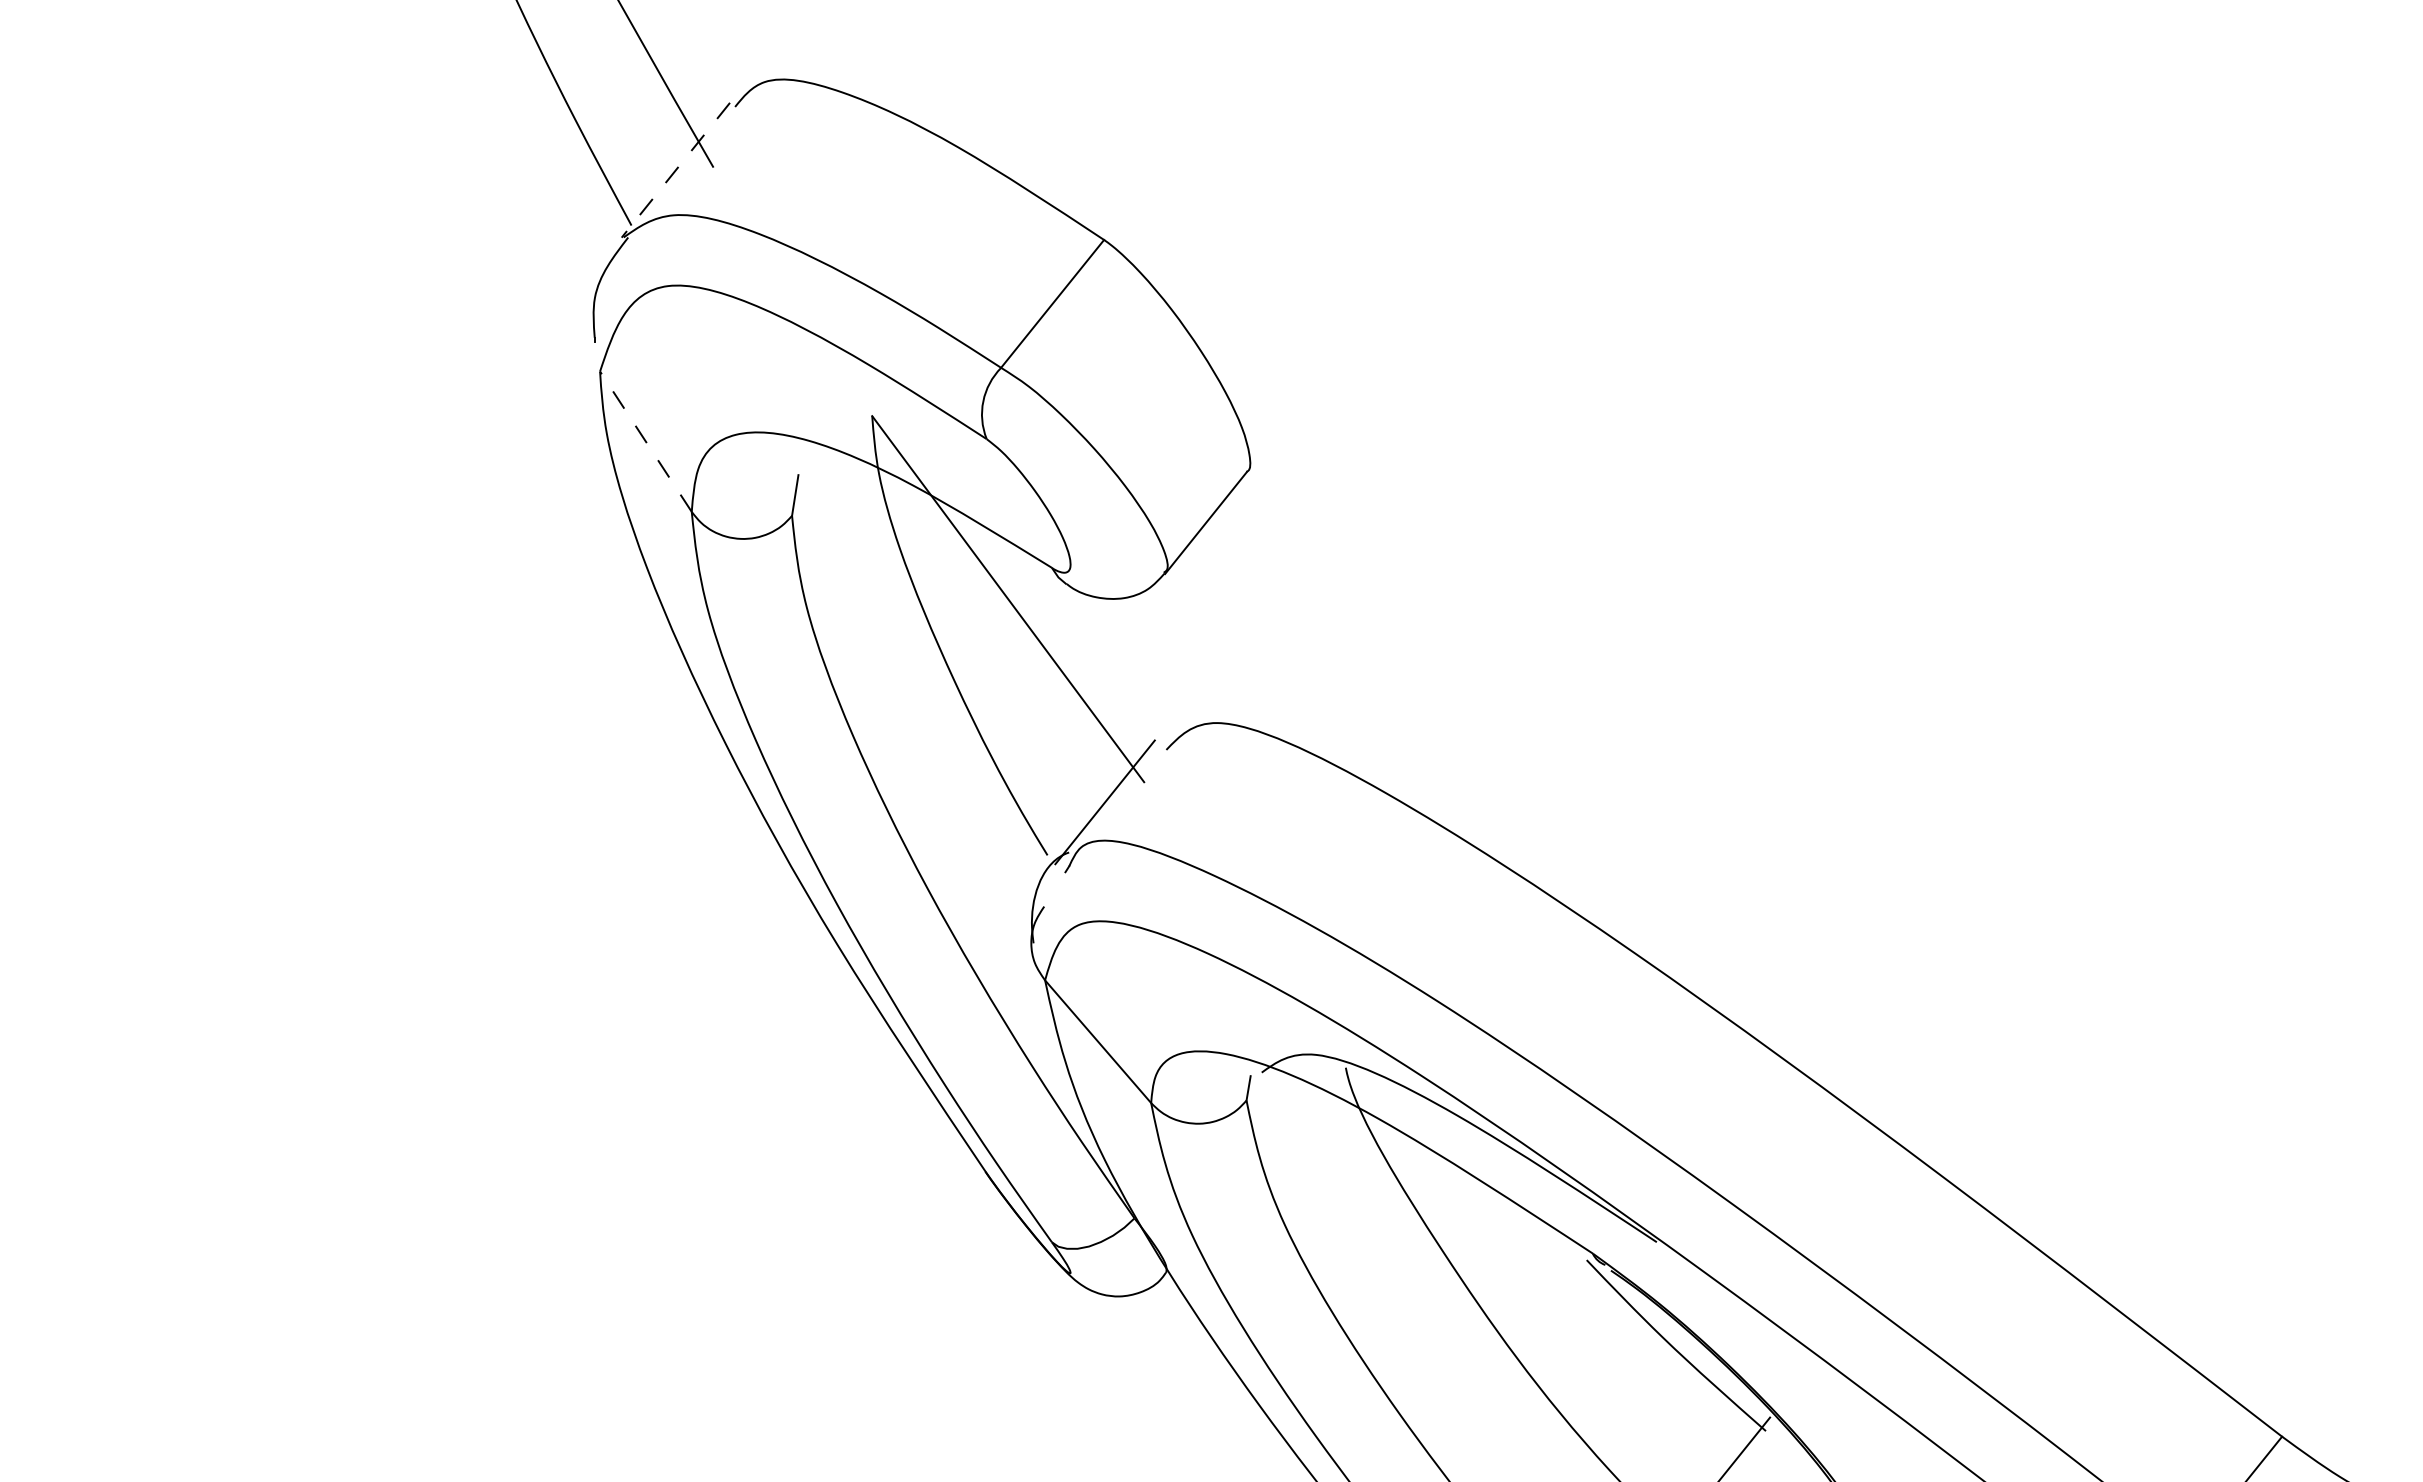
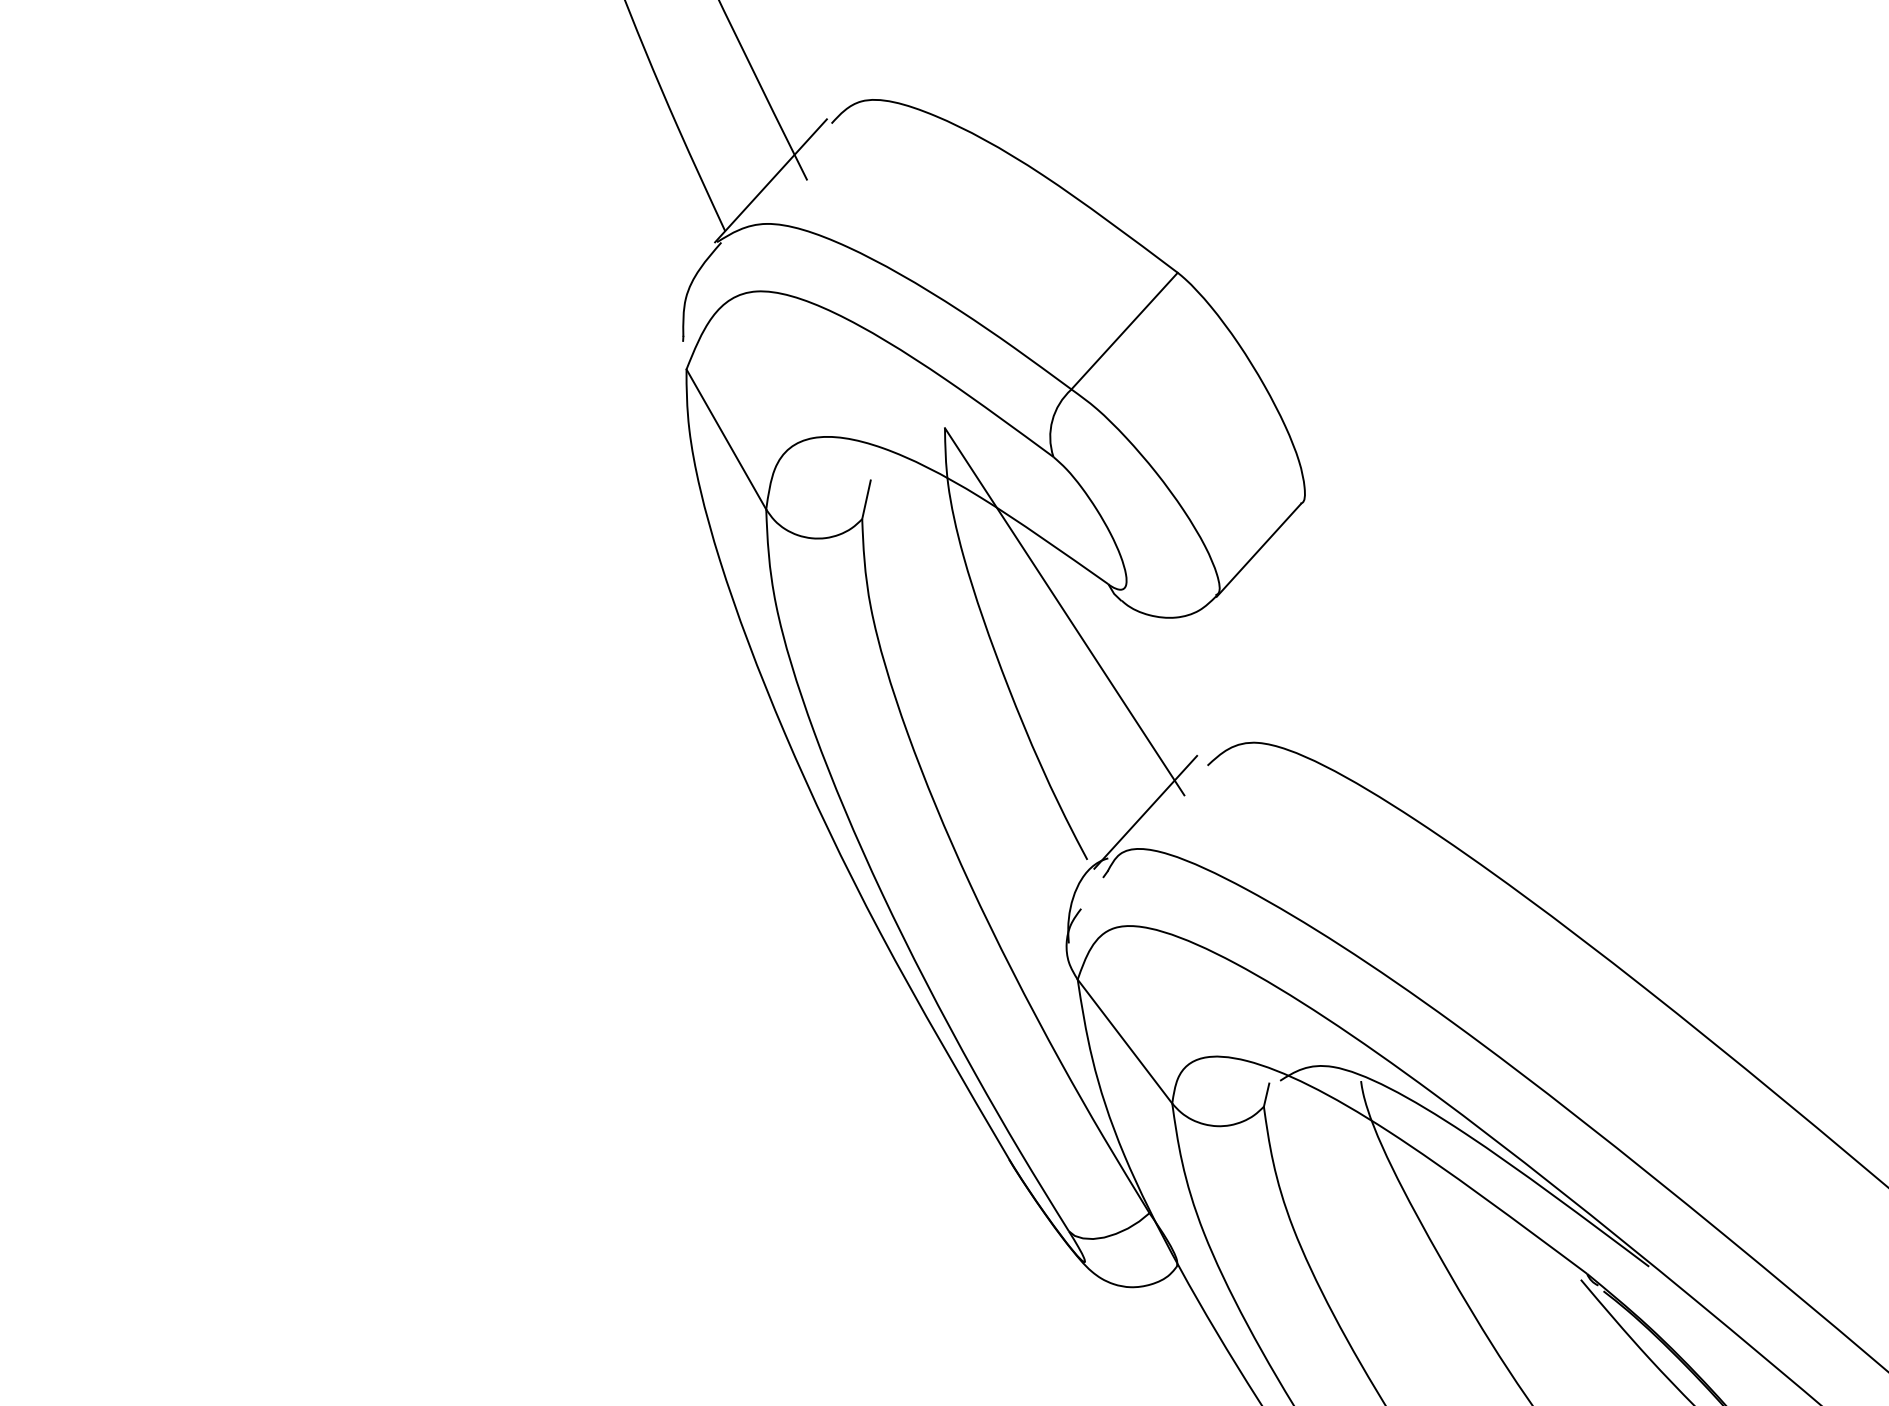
line: (675, 170) -> (770, 181), dashed -> solid
line: (645, 441) -> (725, 439), dashed -> solid

